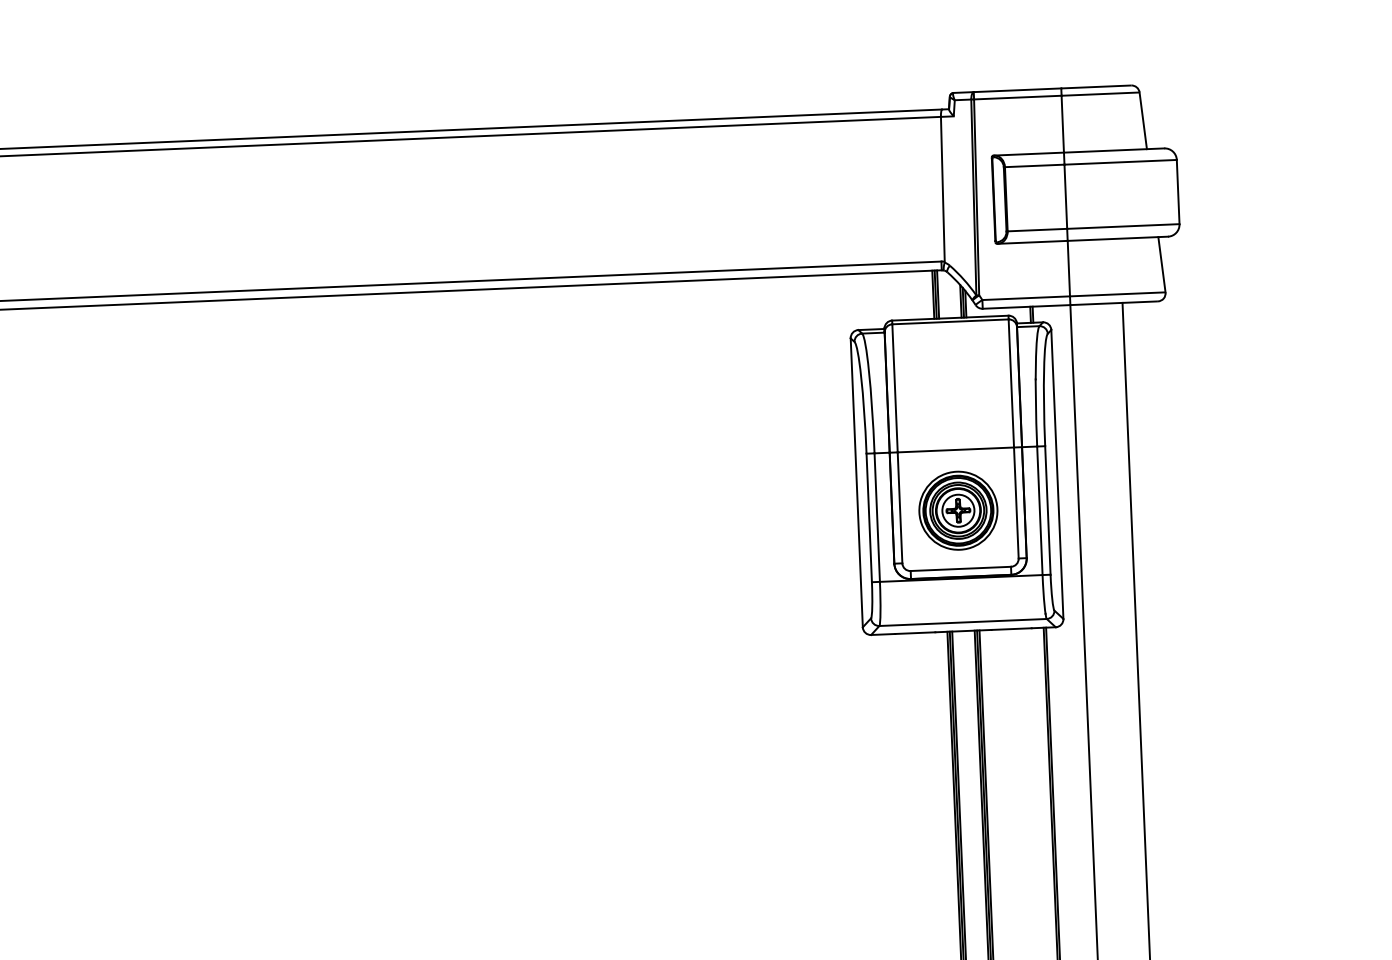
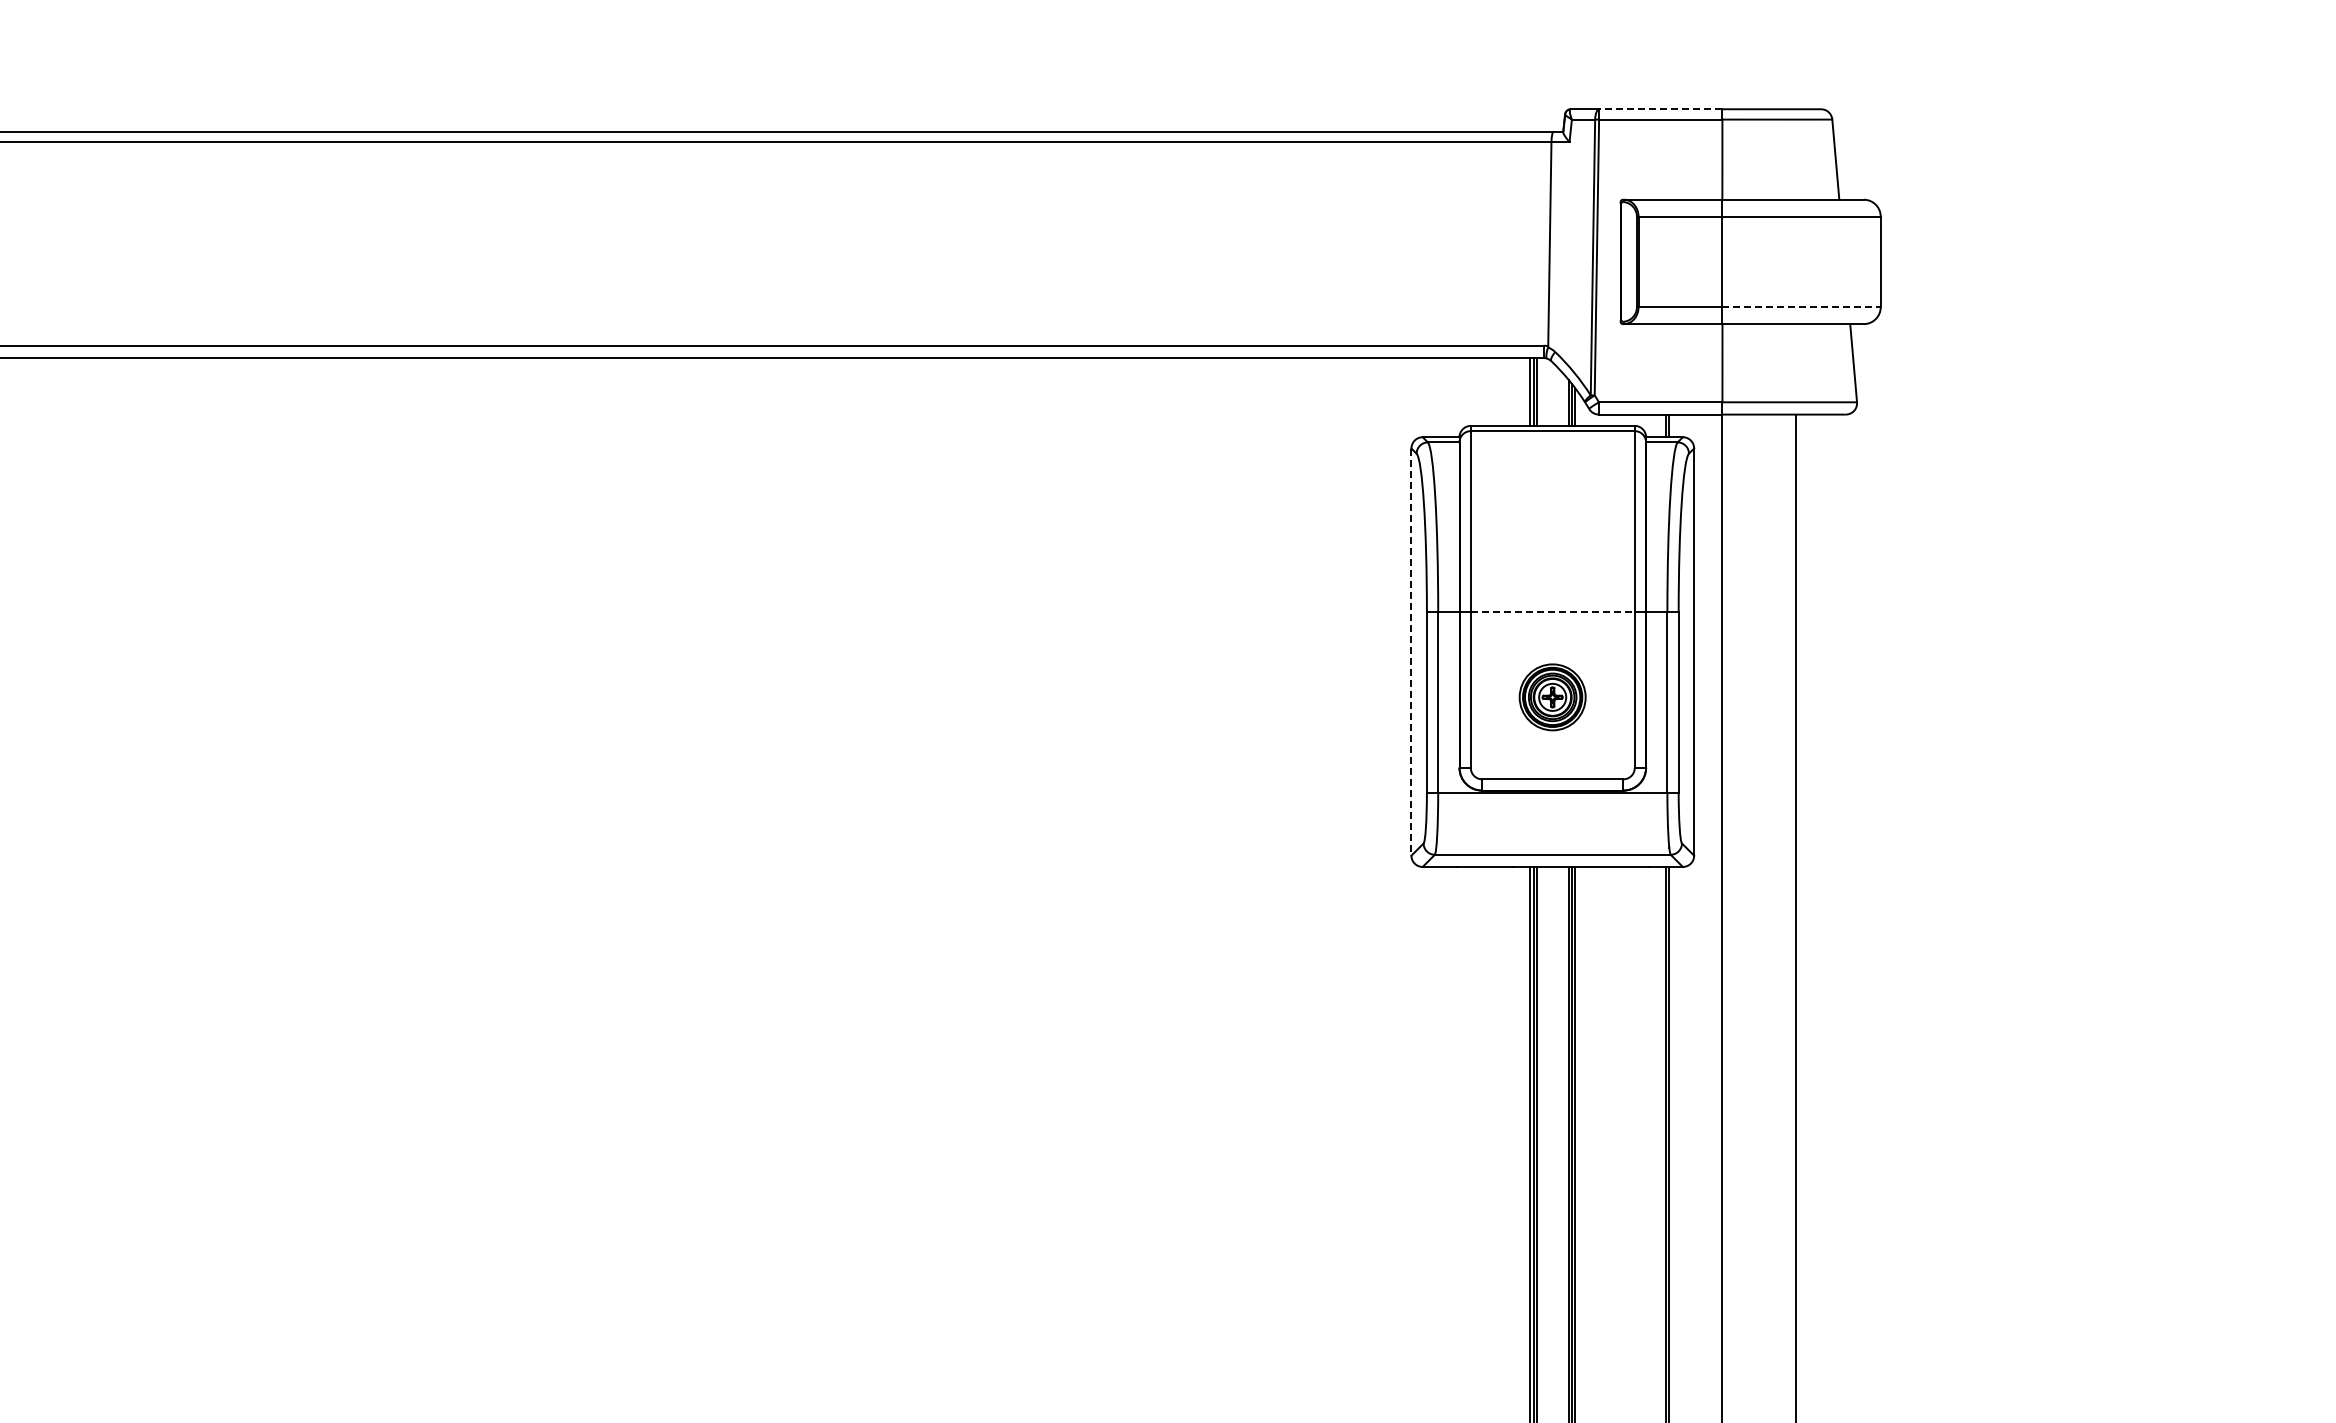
line: (1017, 90) -> (1660, 109), solid -> dashed
line: (1124, 226) -> (1802, 307), solid -> dashed
line: (955, 449) -> (1552, 611), solid -> dashed
line: (856, 483) -> (1411, 652), solid -> dashed
part: (958, 510) -> (1552, 697), size x0.6

